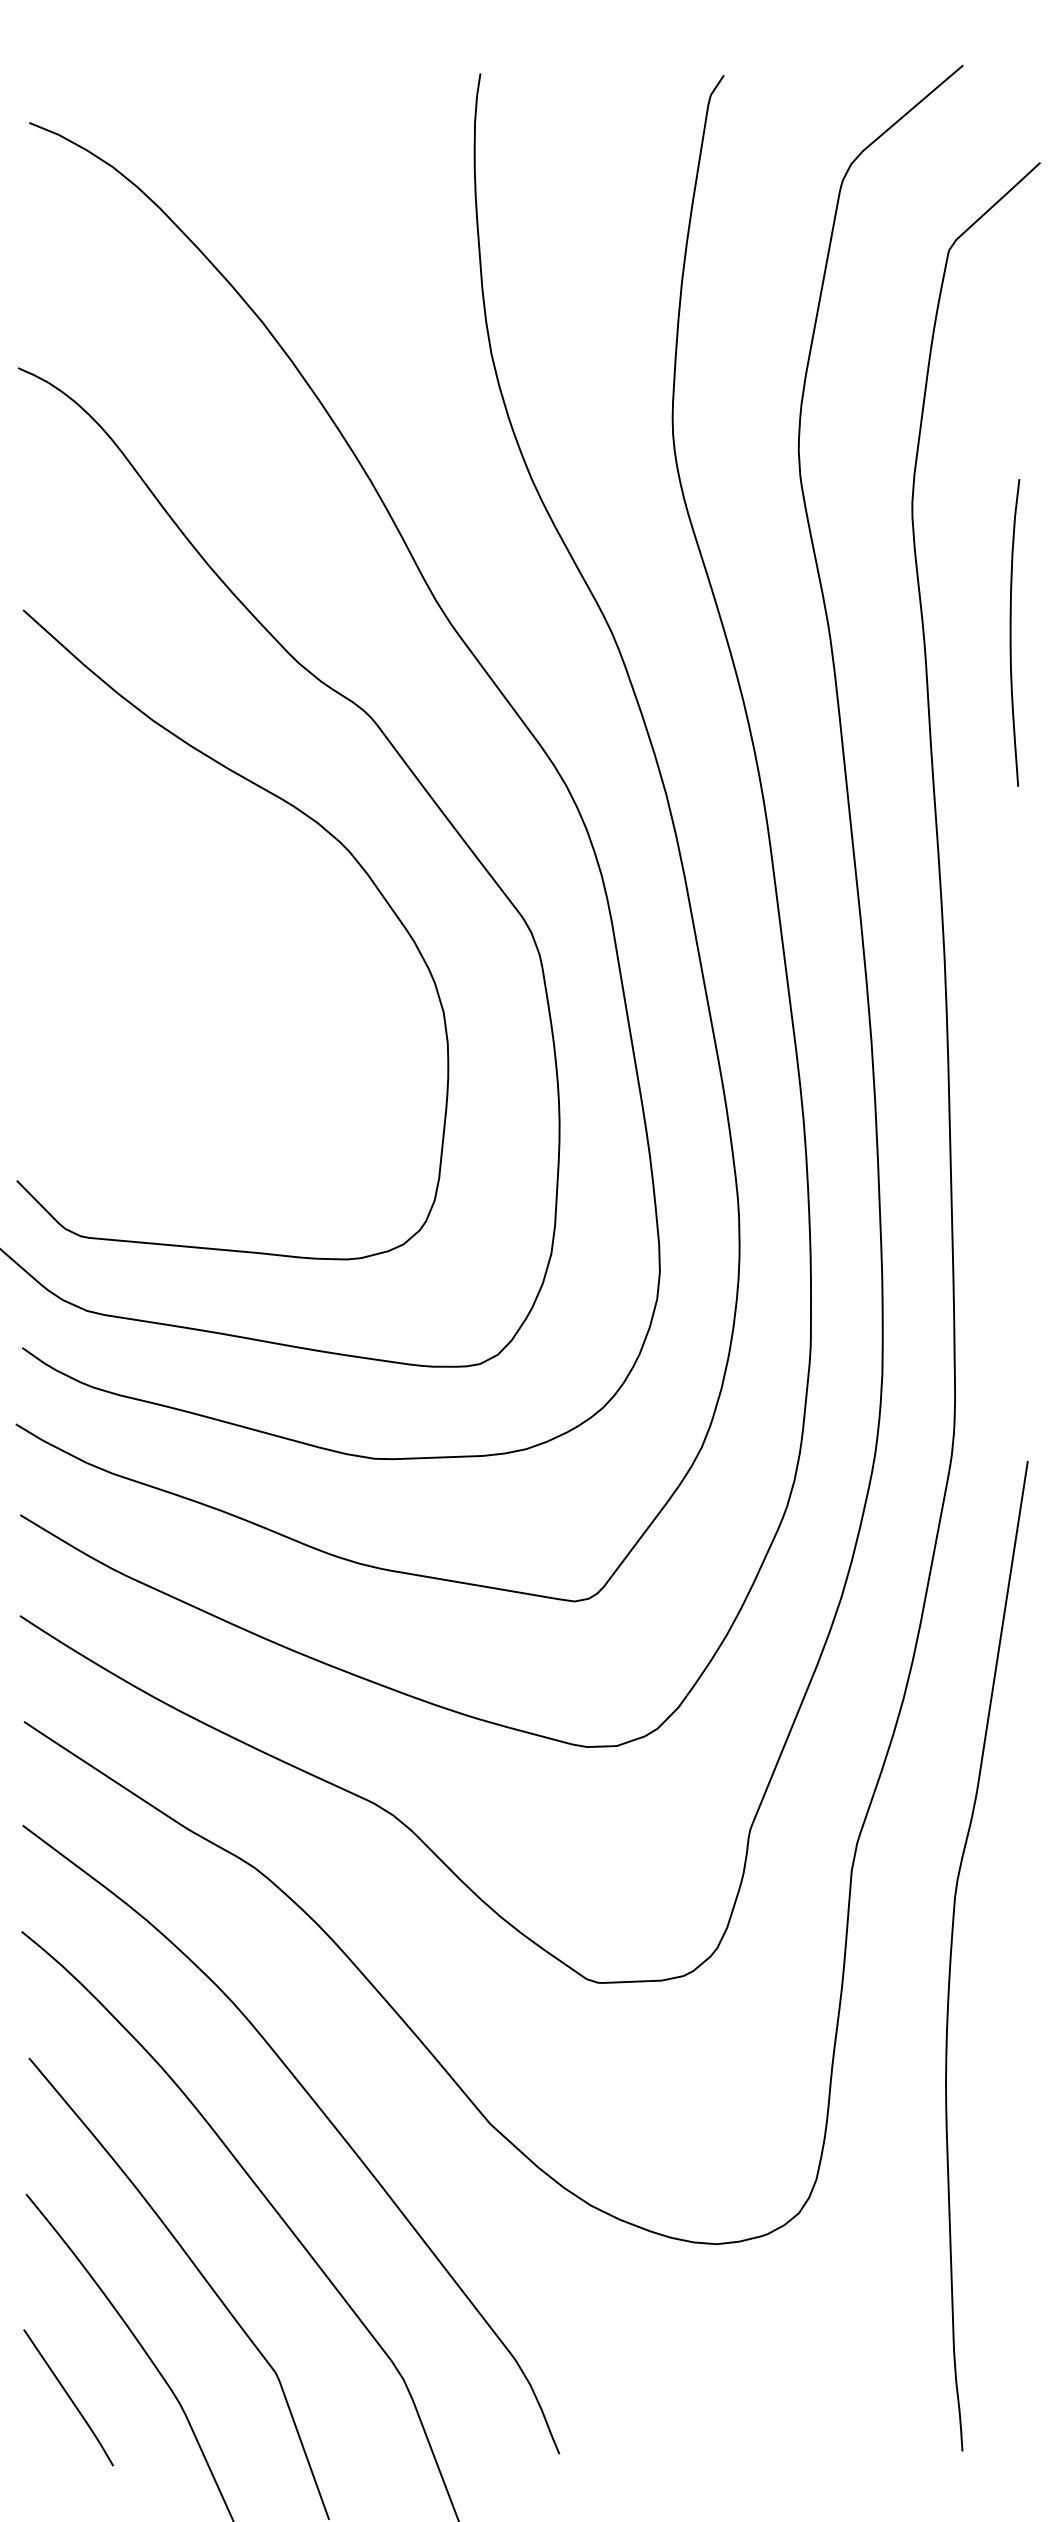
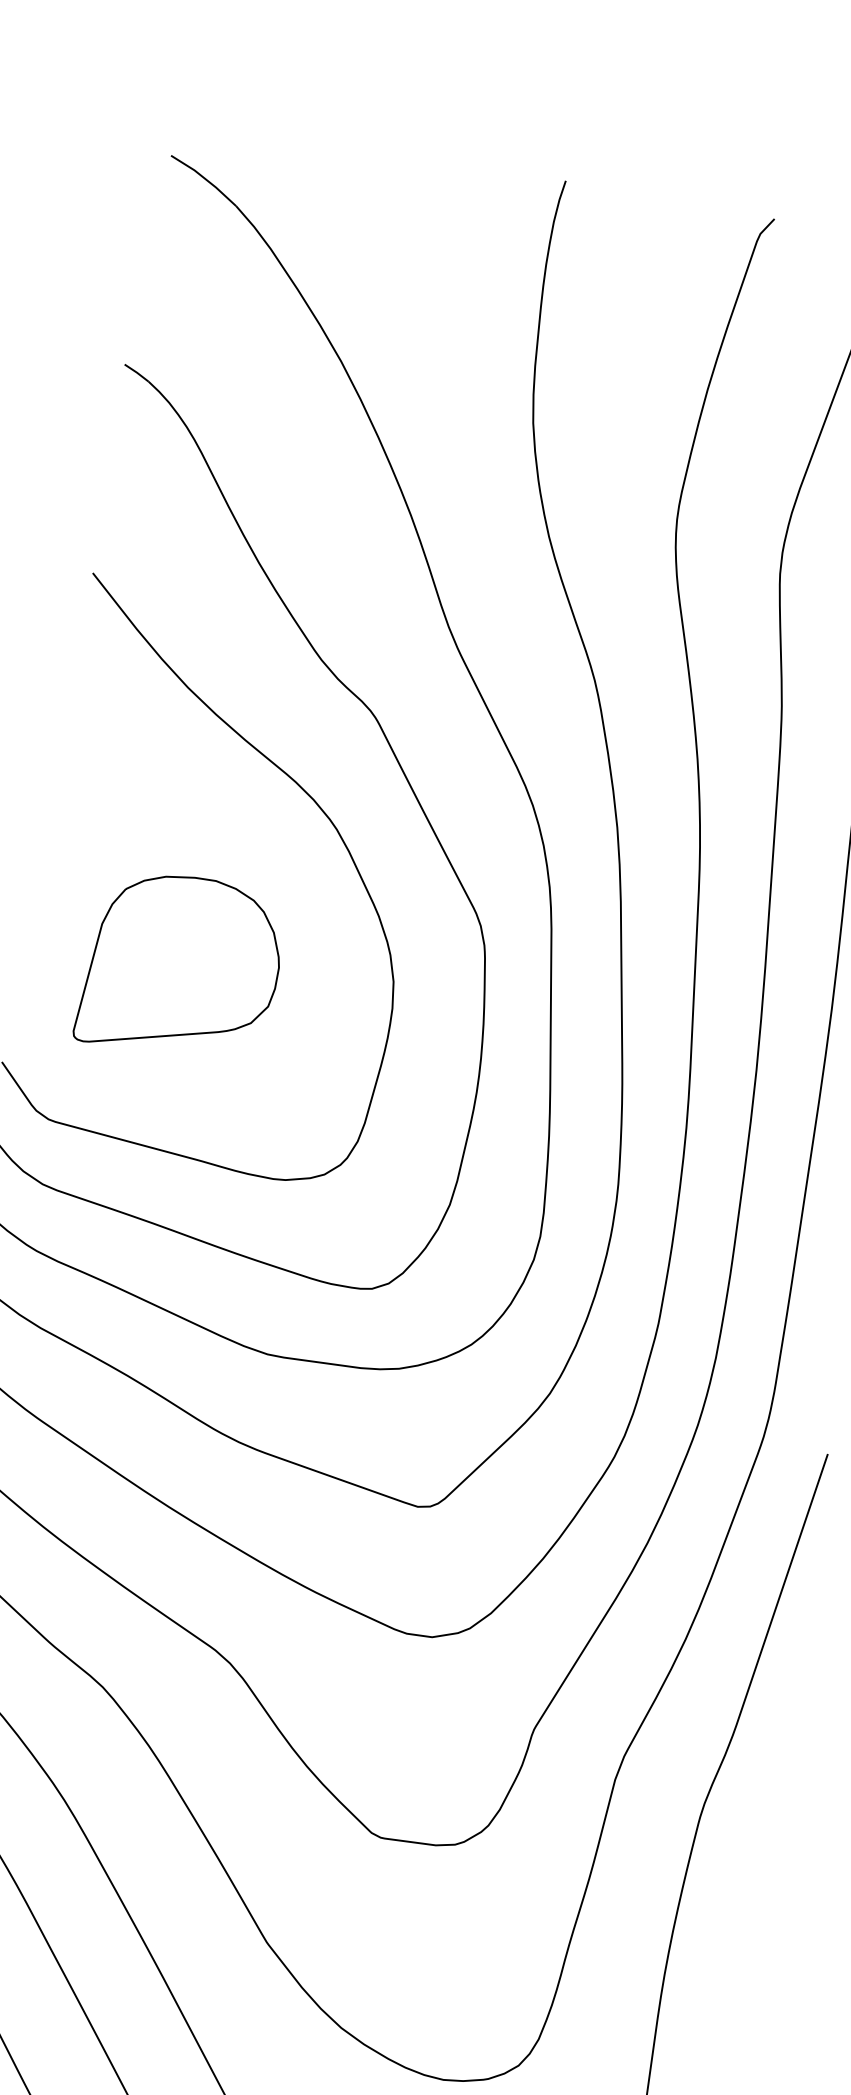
part: (201, 1037) -> (181, 966), added

